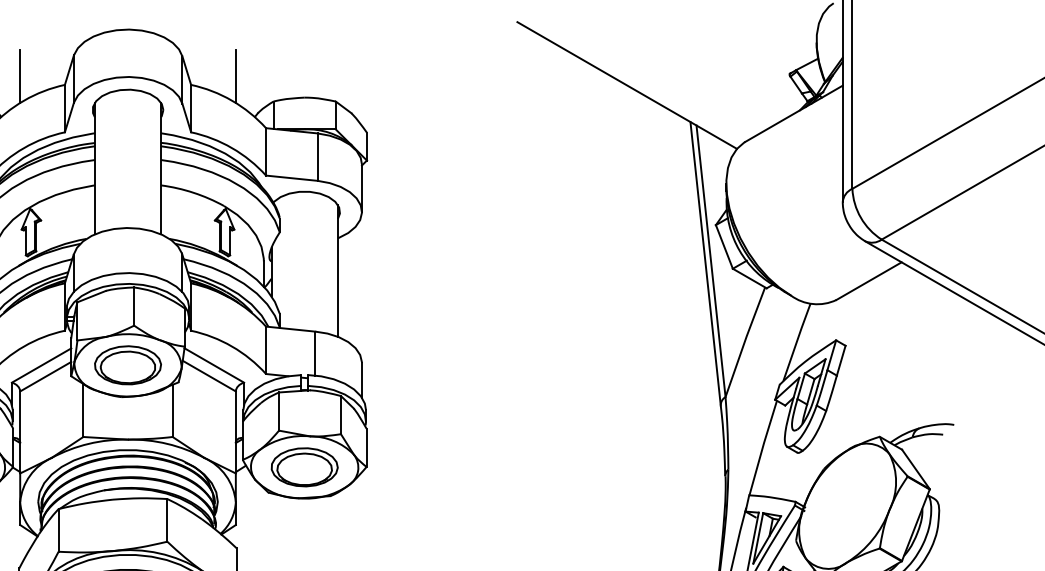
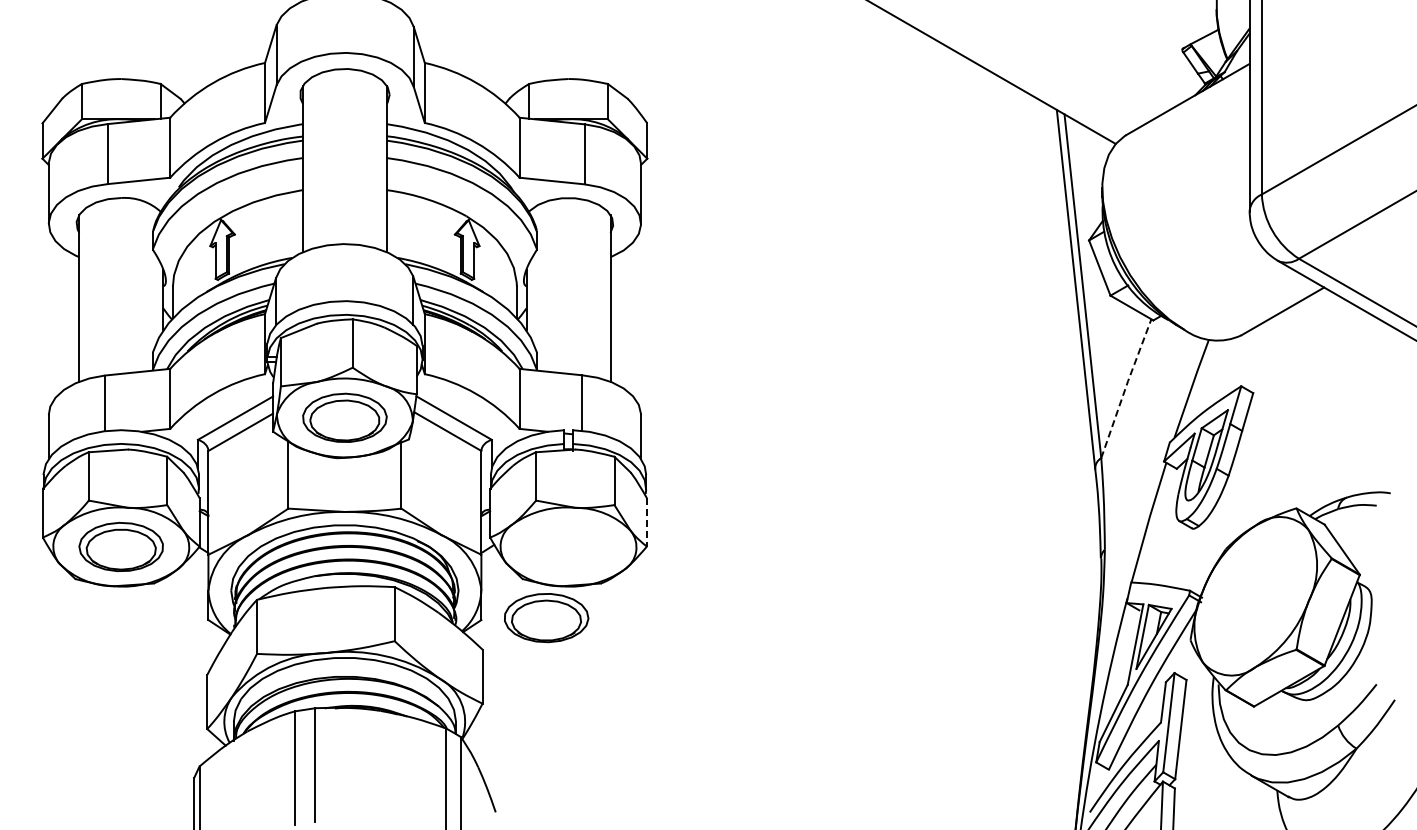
line: (20, 75) -> (208, 51), removed
line: (235, 75) -> (481, 51), removed
line: (744, 341) -> (1125, 387), solid -> dashed
line: (366, 447) -> (646, 522), solid -> dashed
part: (304, 467) -> (546, 618), moved

